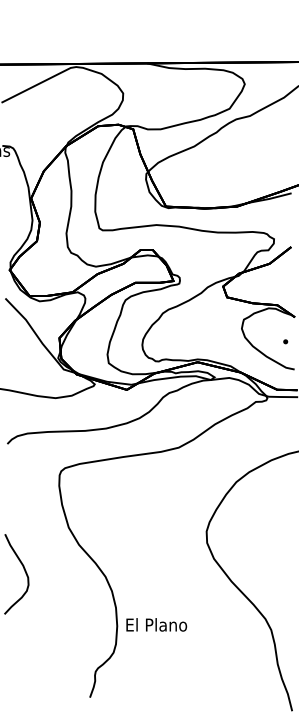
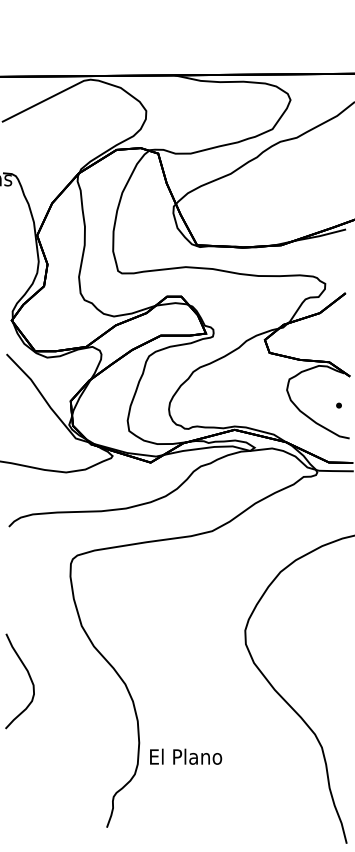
text: (156, 624) -> (185, 756), moved

